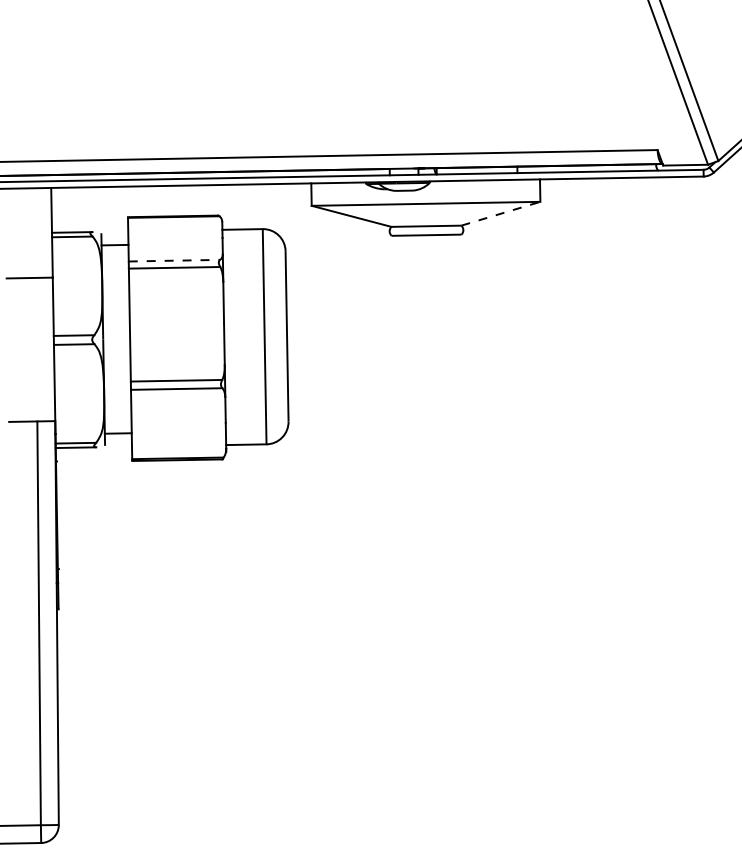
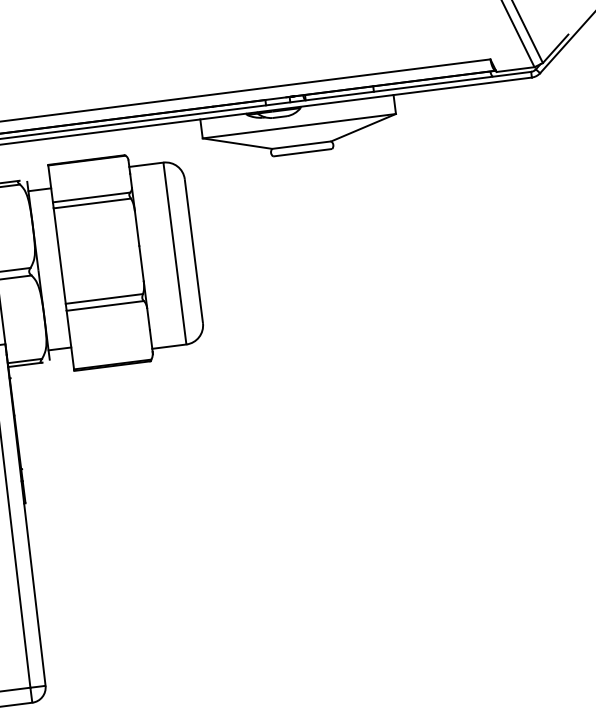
line: (501, 213) -> (364, 127), dashed -> solid
line: (174, 260) -> (91, 197), dashed -> solid

